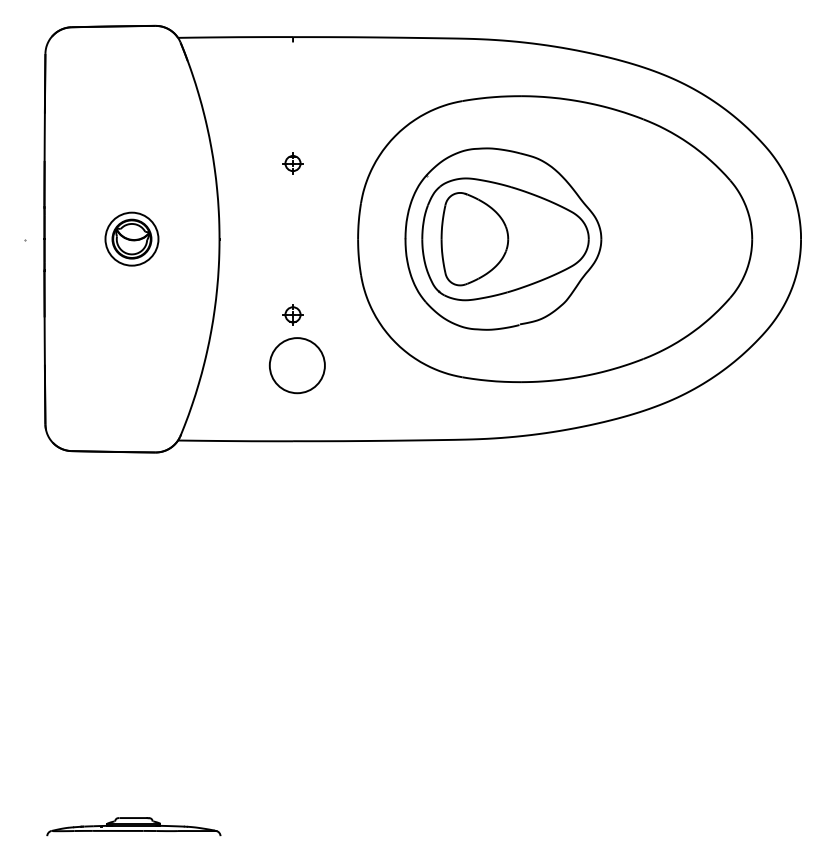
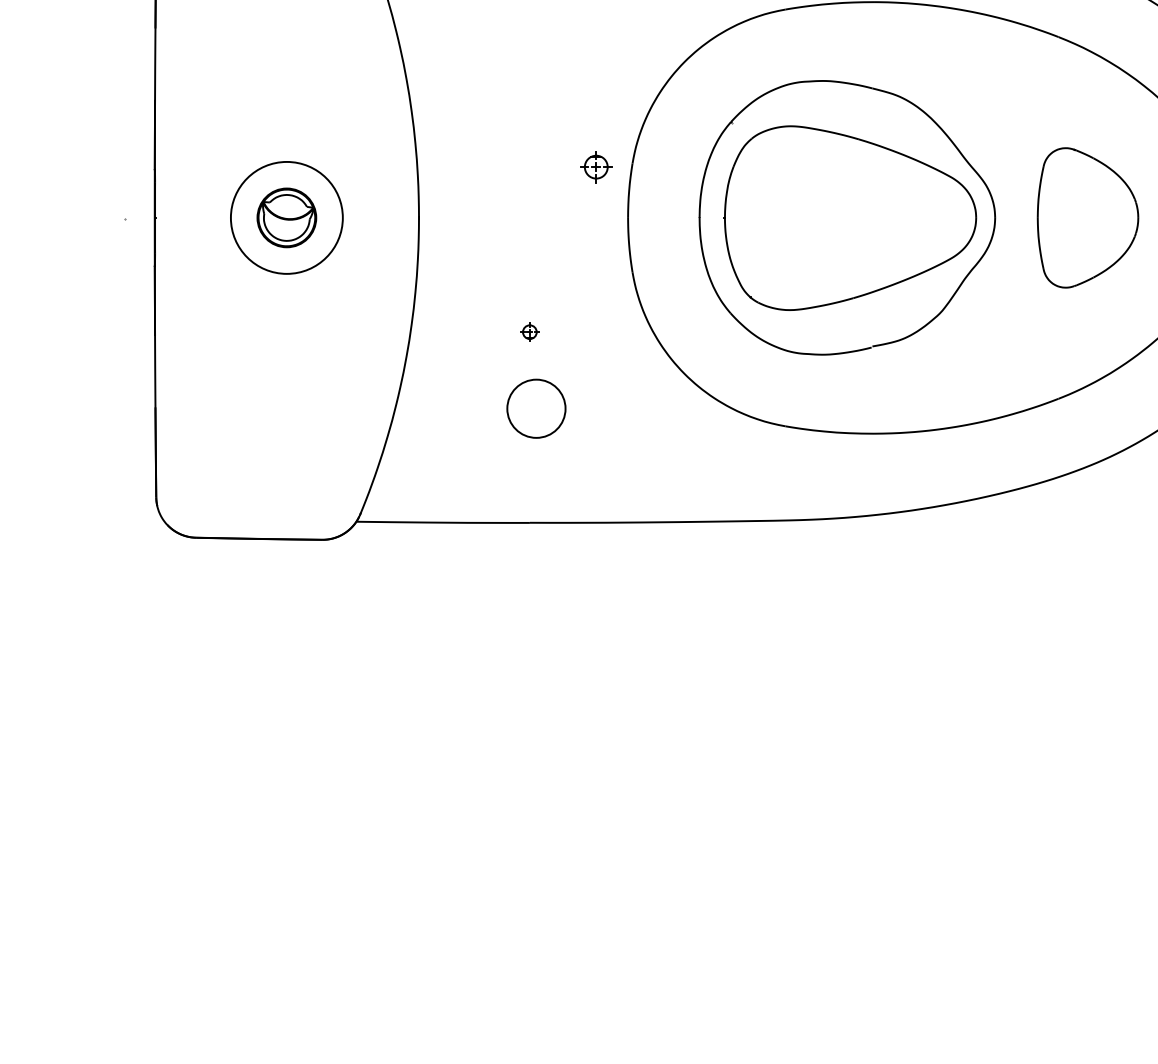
part: (292, 163) -> (595, 167), moved
circle: (131, 238) -> (286, 216), size x1.4
part: (474, 239) -> (1087, 218), moved
part: (292, 314) -> (529, 331), size x0.6
circle: (296, 365) -> (535, 408), size x0.7

